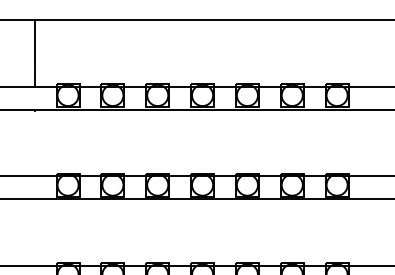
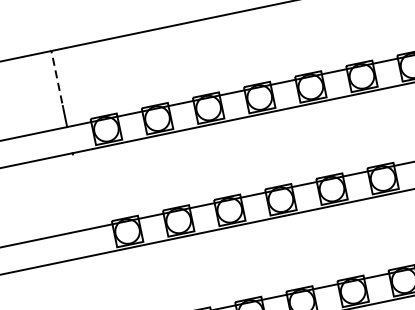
line: (35, 43) -> (57, 77), solid -> dashed

